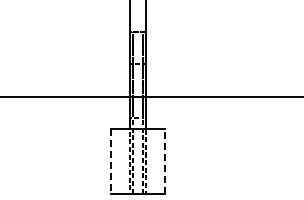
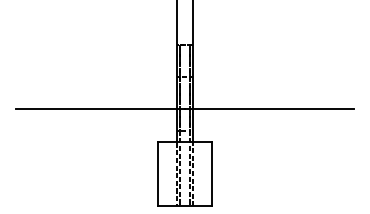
line: (164, 161) -> (211, 173), dashed -> solid
line: (111, 162) -> (158, 174), dashed -> solid

